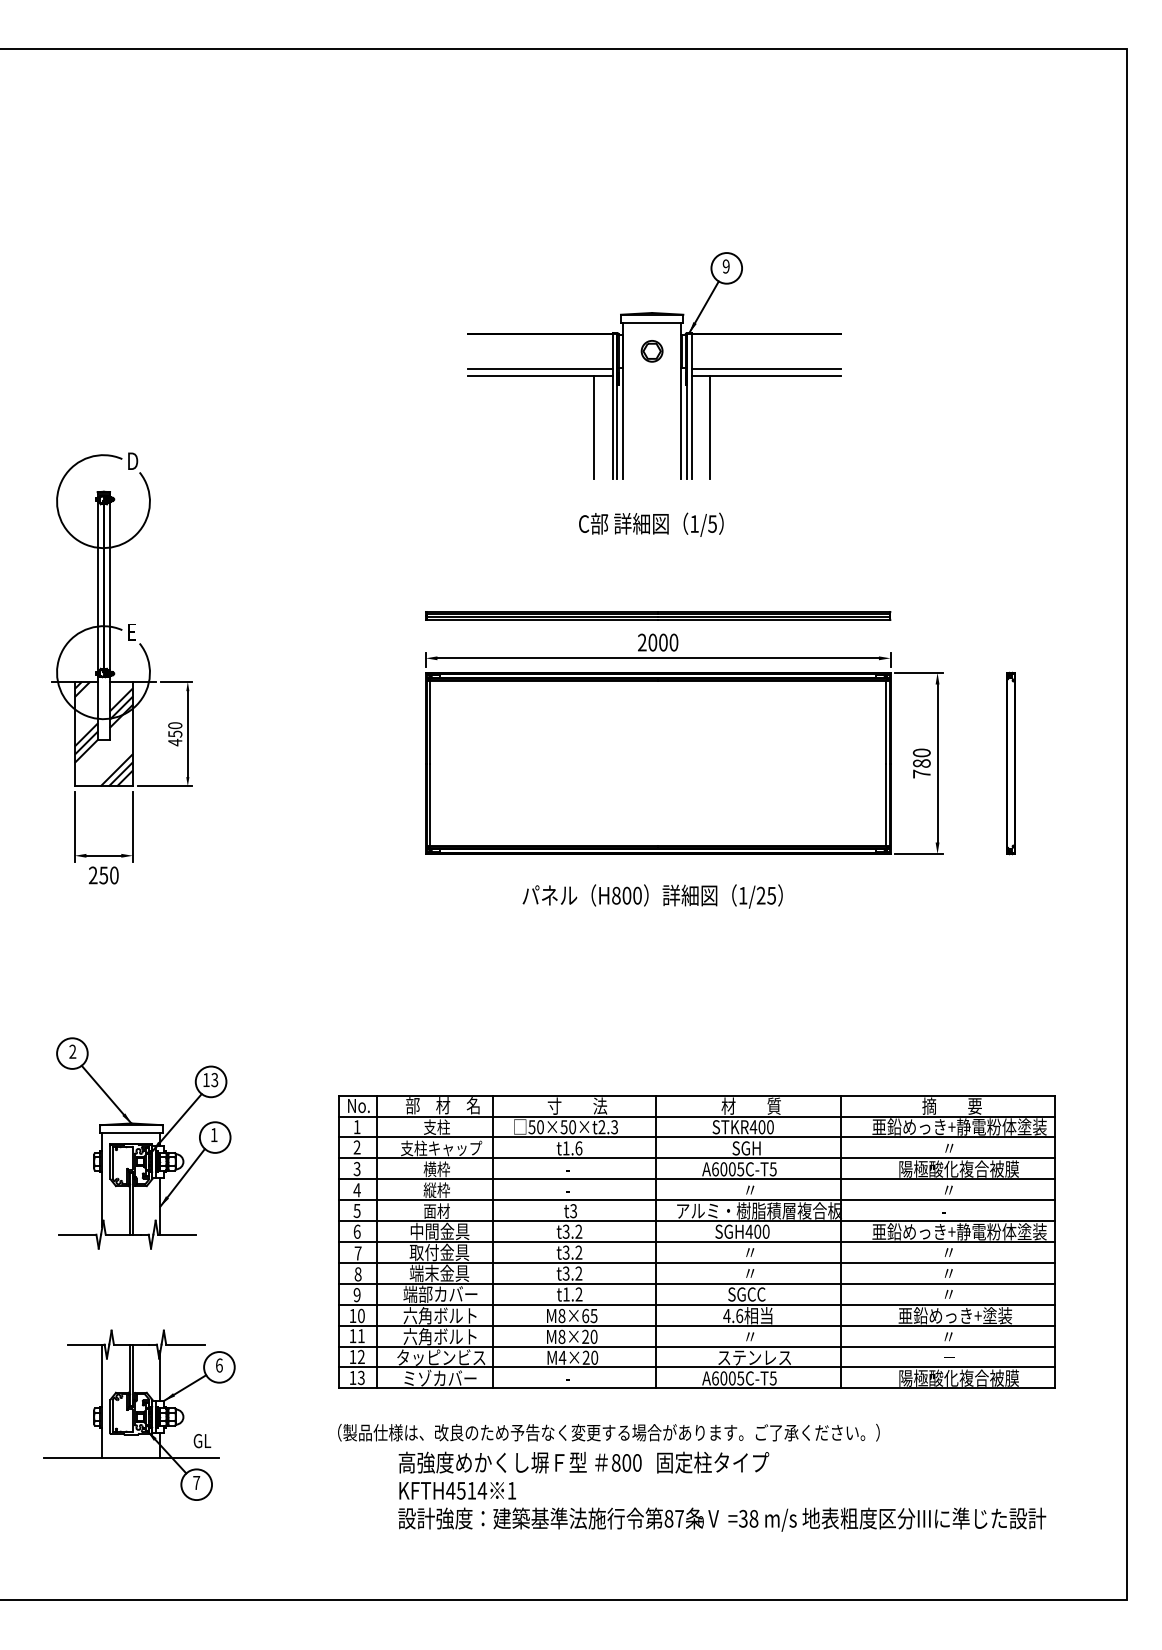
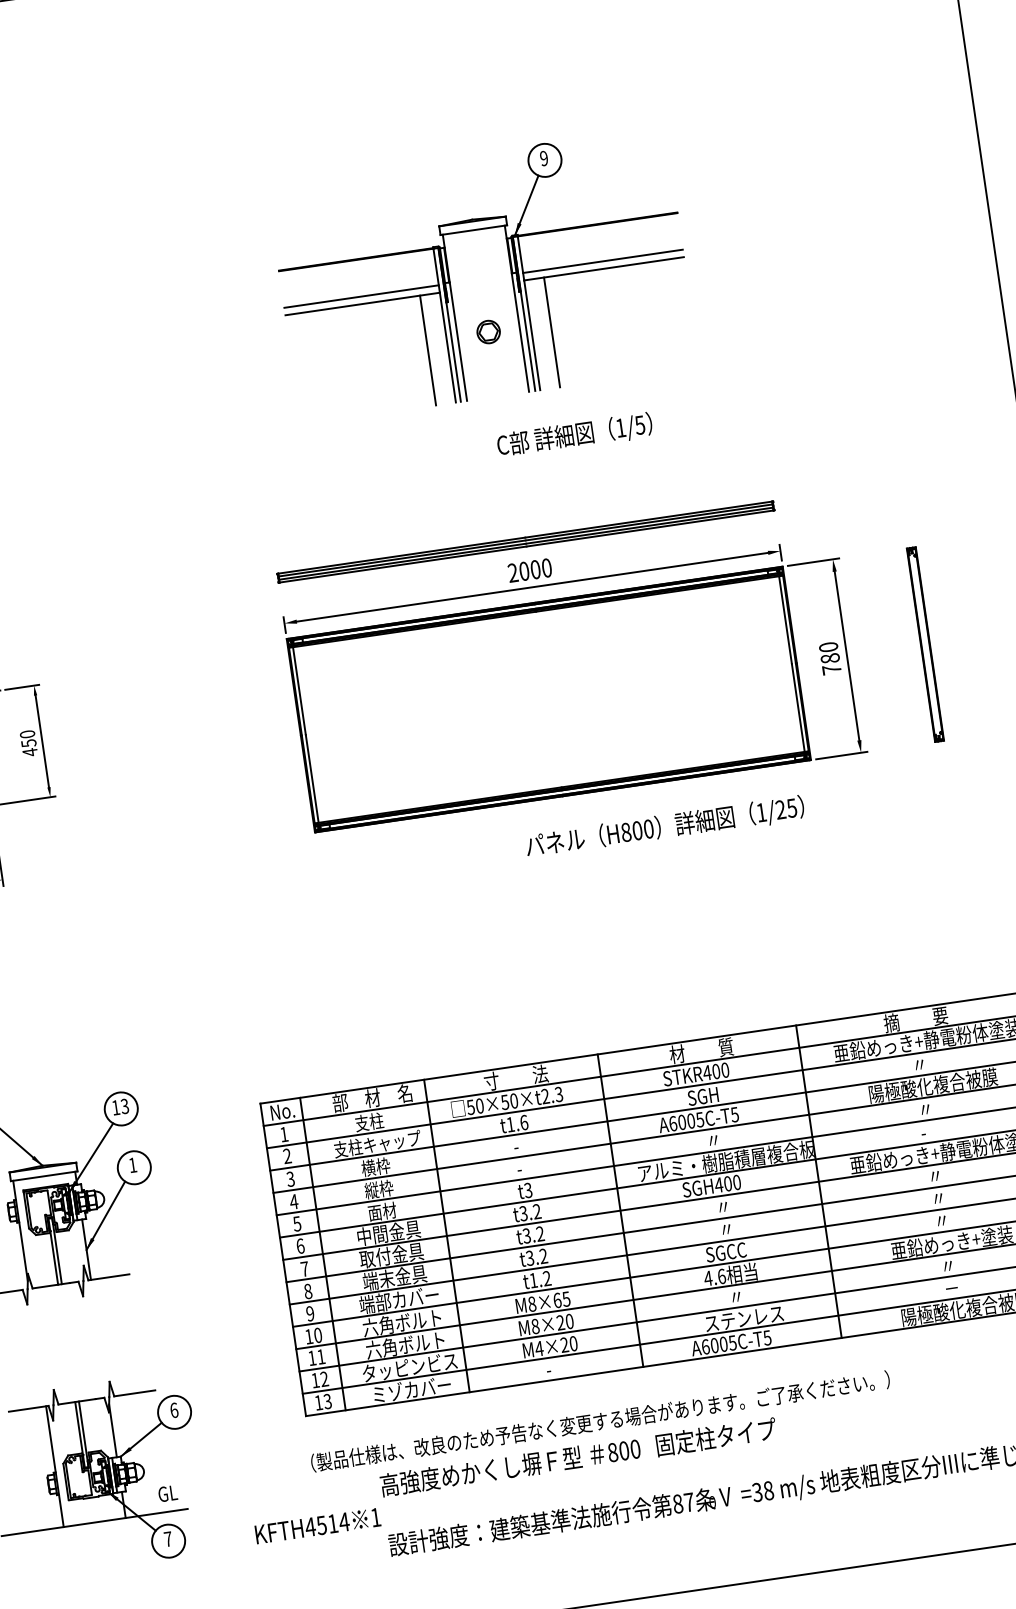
part: (651, 351) -> (488, 332), moved
text: (651, 524) -> (574, 435), moved
text: (652, 896) -> (664, 827), moved
text: (457, 1490) -> (317, 1525), moved

